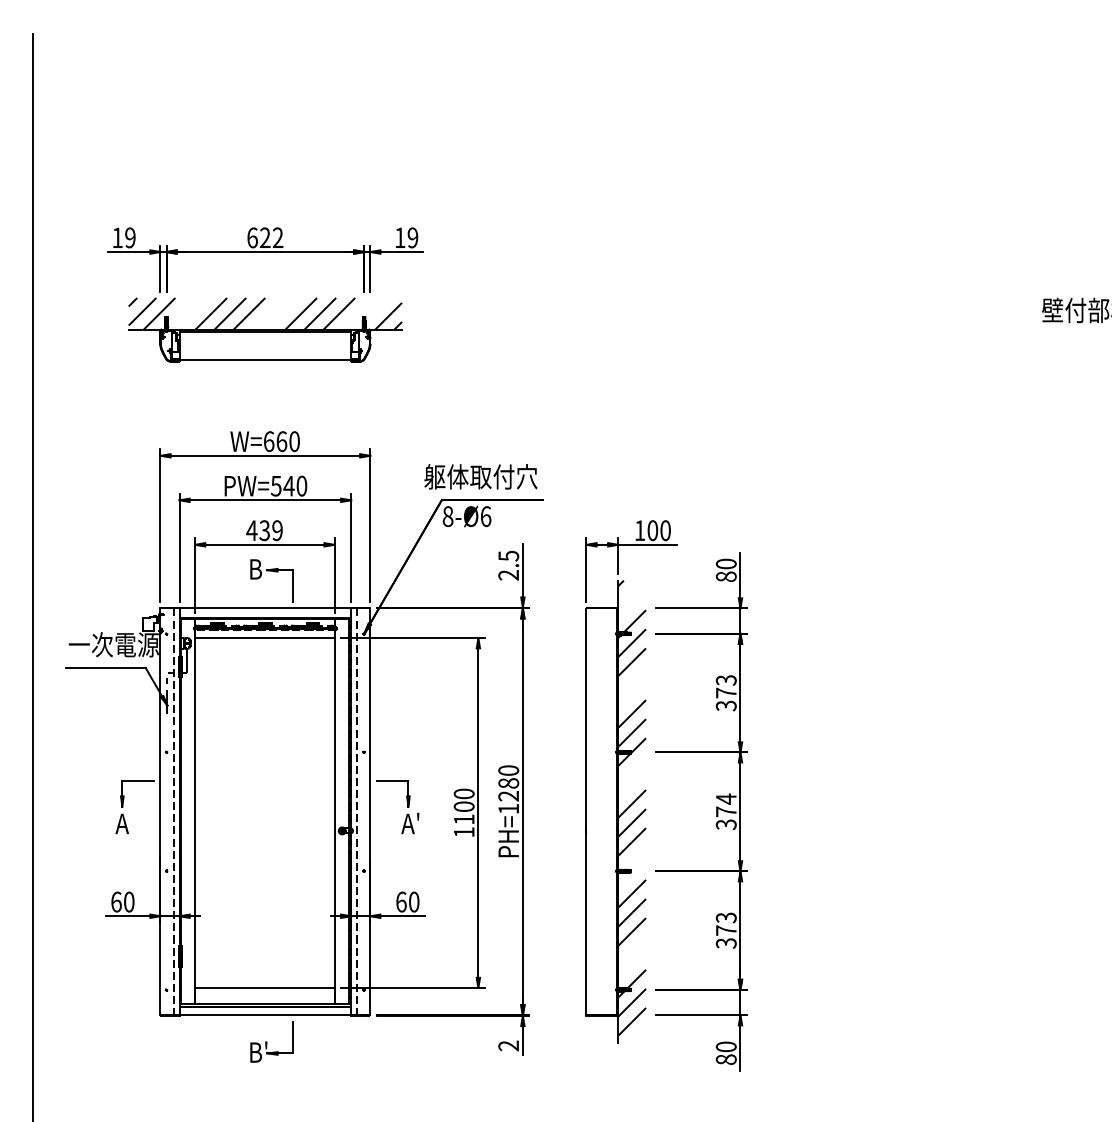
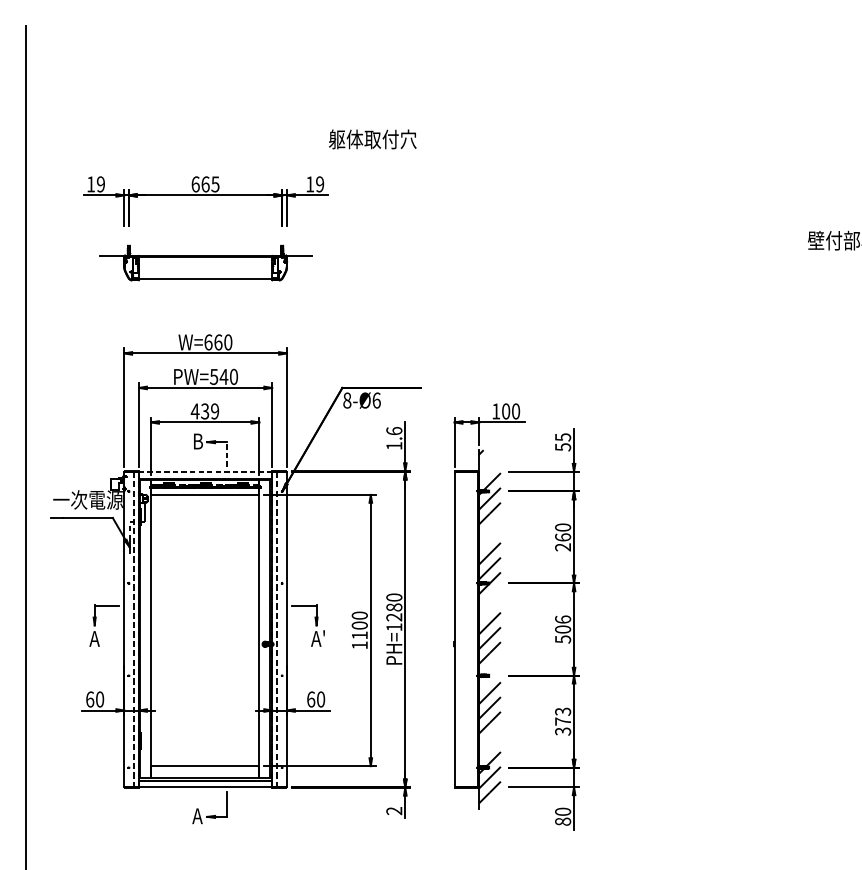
text: (271, 237) -> (210, 184), 622 -> 665
hatch: (265, 313) -> (205, 243), removed
text: (480, 476) -> (372, 139), moved
text: (508, 565) -> (394, 438), 2.5 -> 1.6
text: (725, 570) -> (562, 442), 80 -> 55
line: (293, 586) -> (227, 454), solid -> dashed
line: (265, 608) -> (205, 471), solid -> dashed
text: (725, 693) -> (562, 537), 373 -> 260
text: (725, 811) -> (562, 629), 374 -> 506
text: (257, 1051) -> (199, 815), B' -> A

